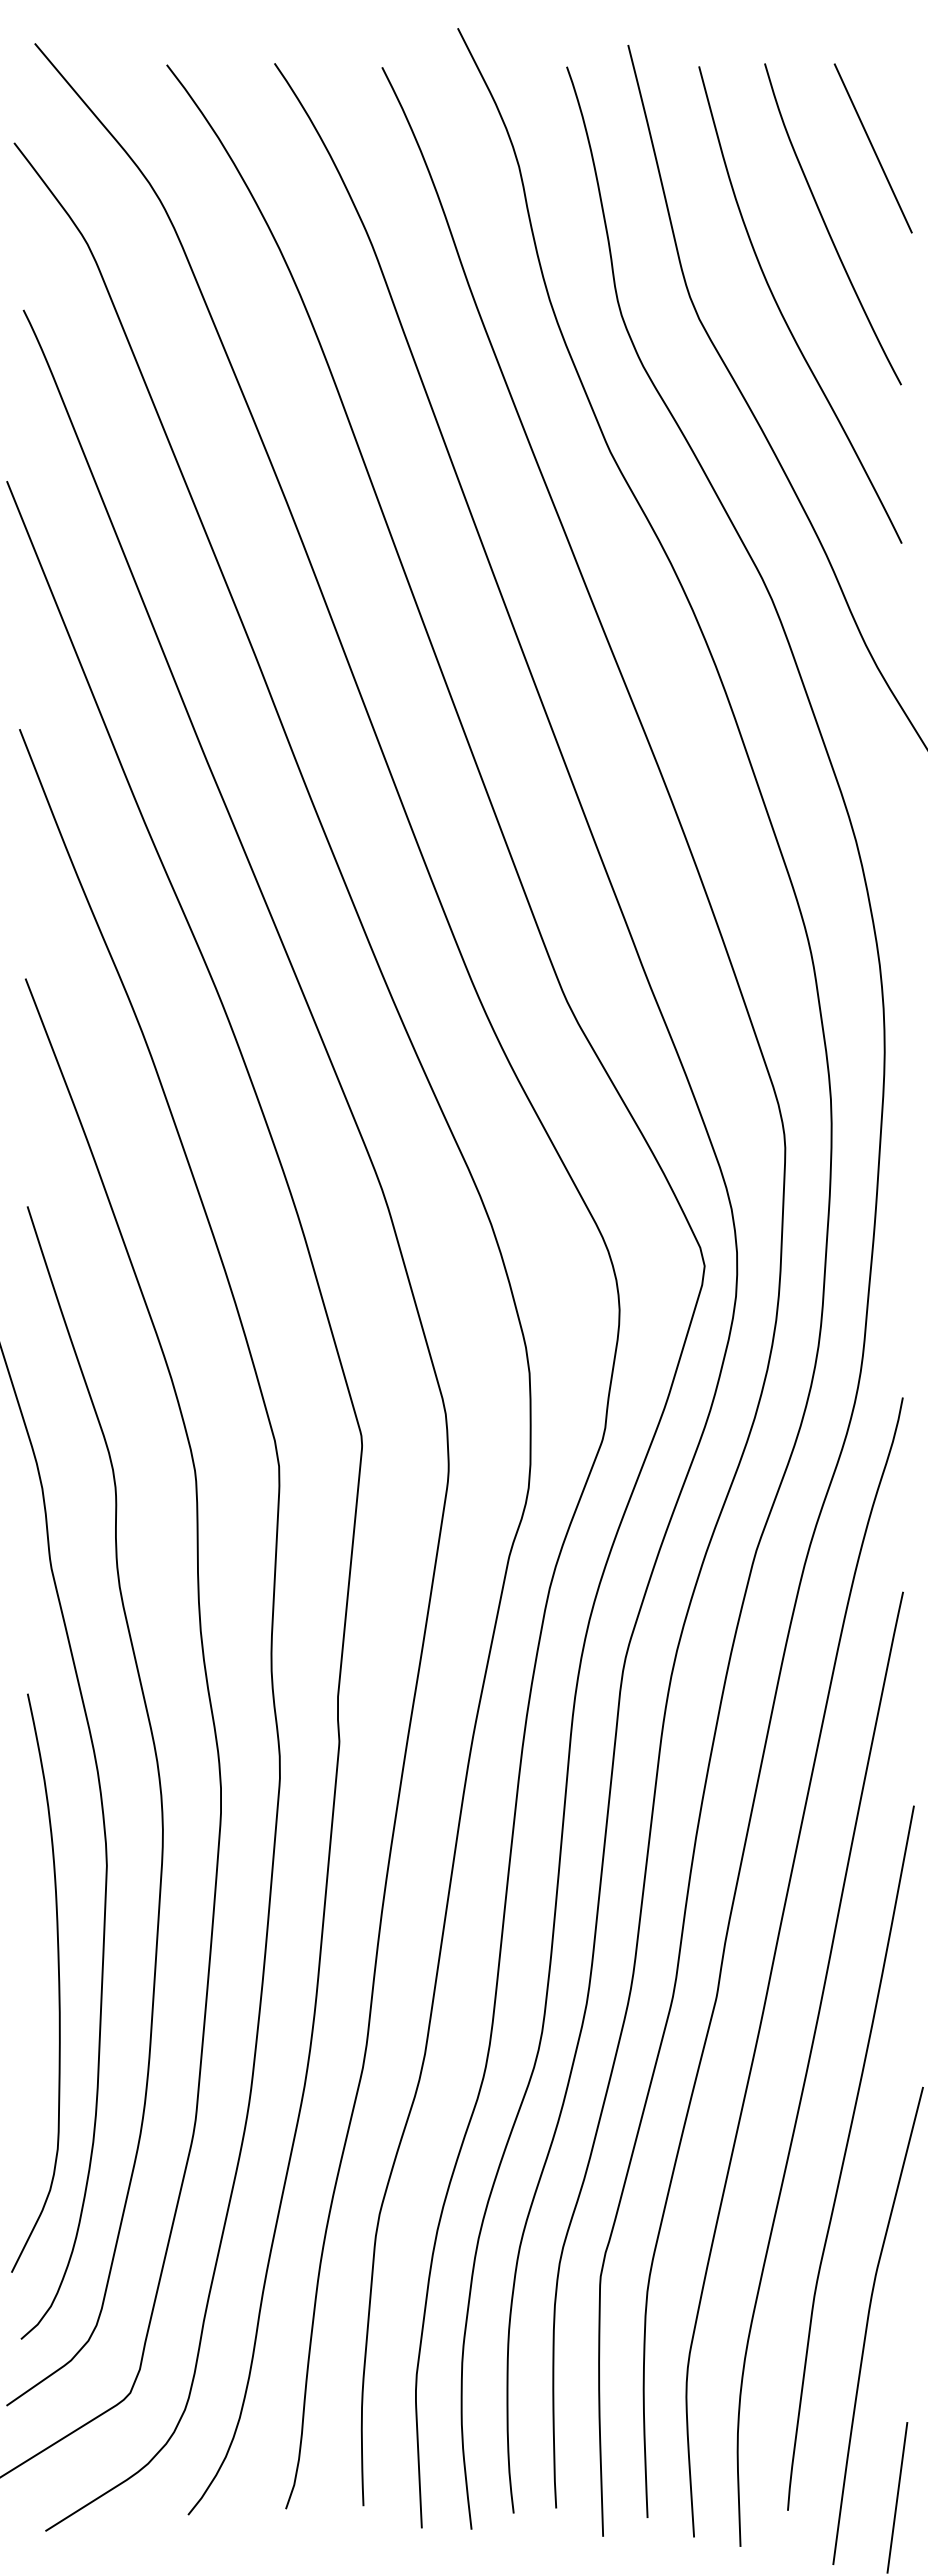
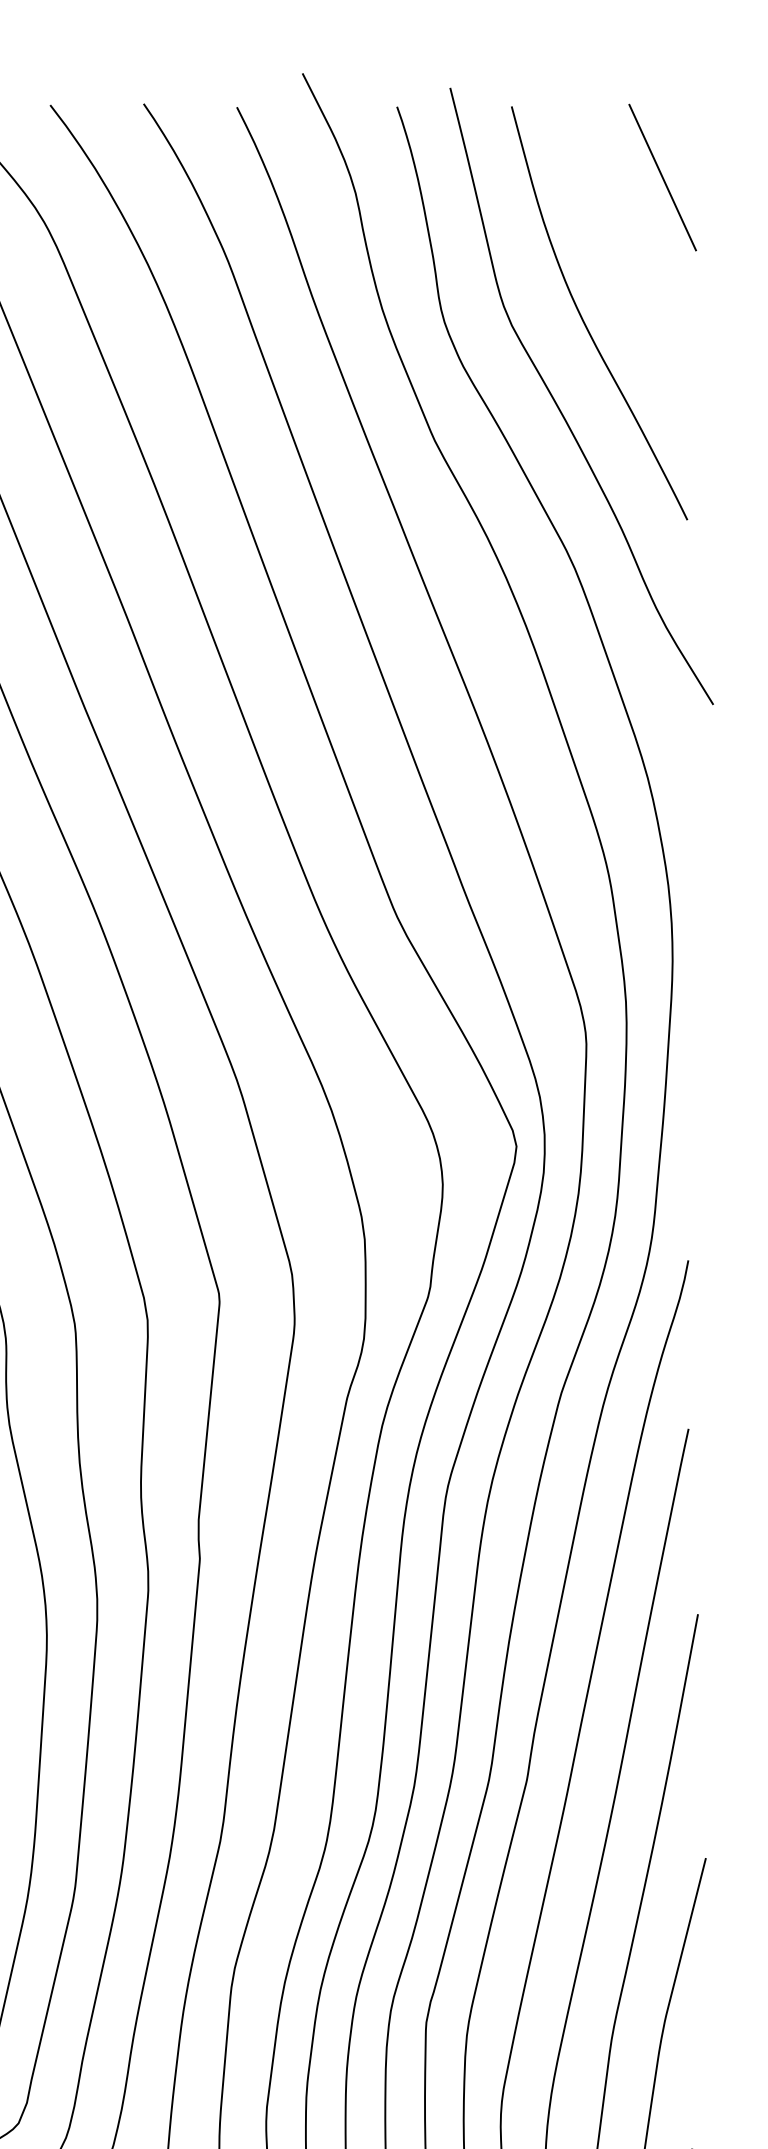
curve: (827, 226) -> (623, 245), removed

